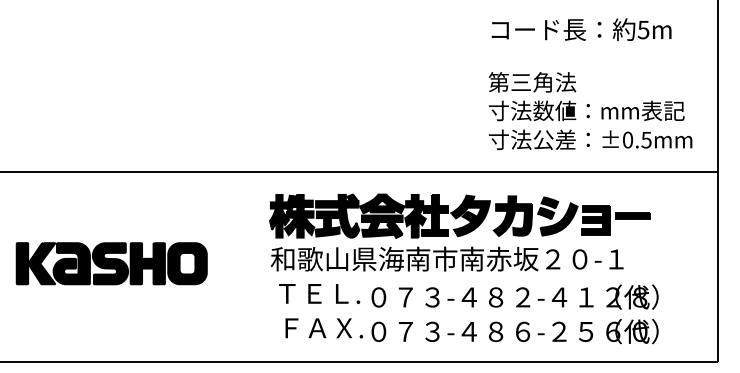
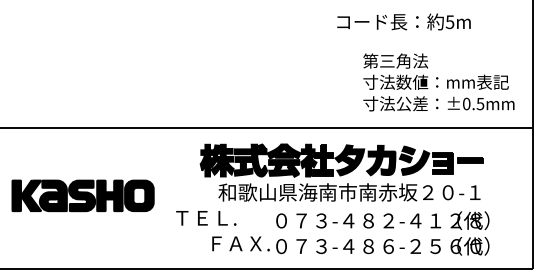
text: (581, 29) -> (403, 21), moved
text: (447, 258) -> (349, 192), moved
text: (319, 293) -> (206, 218), moved

